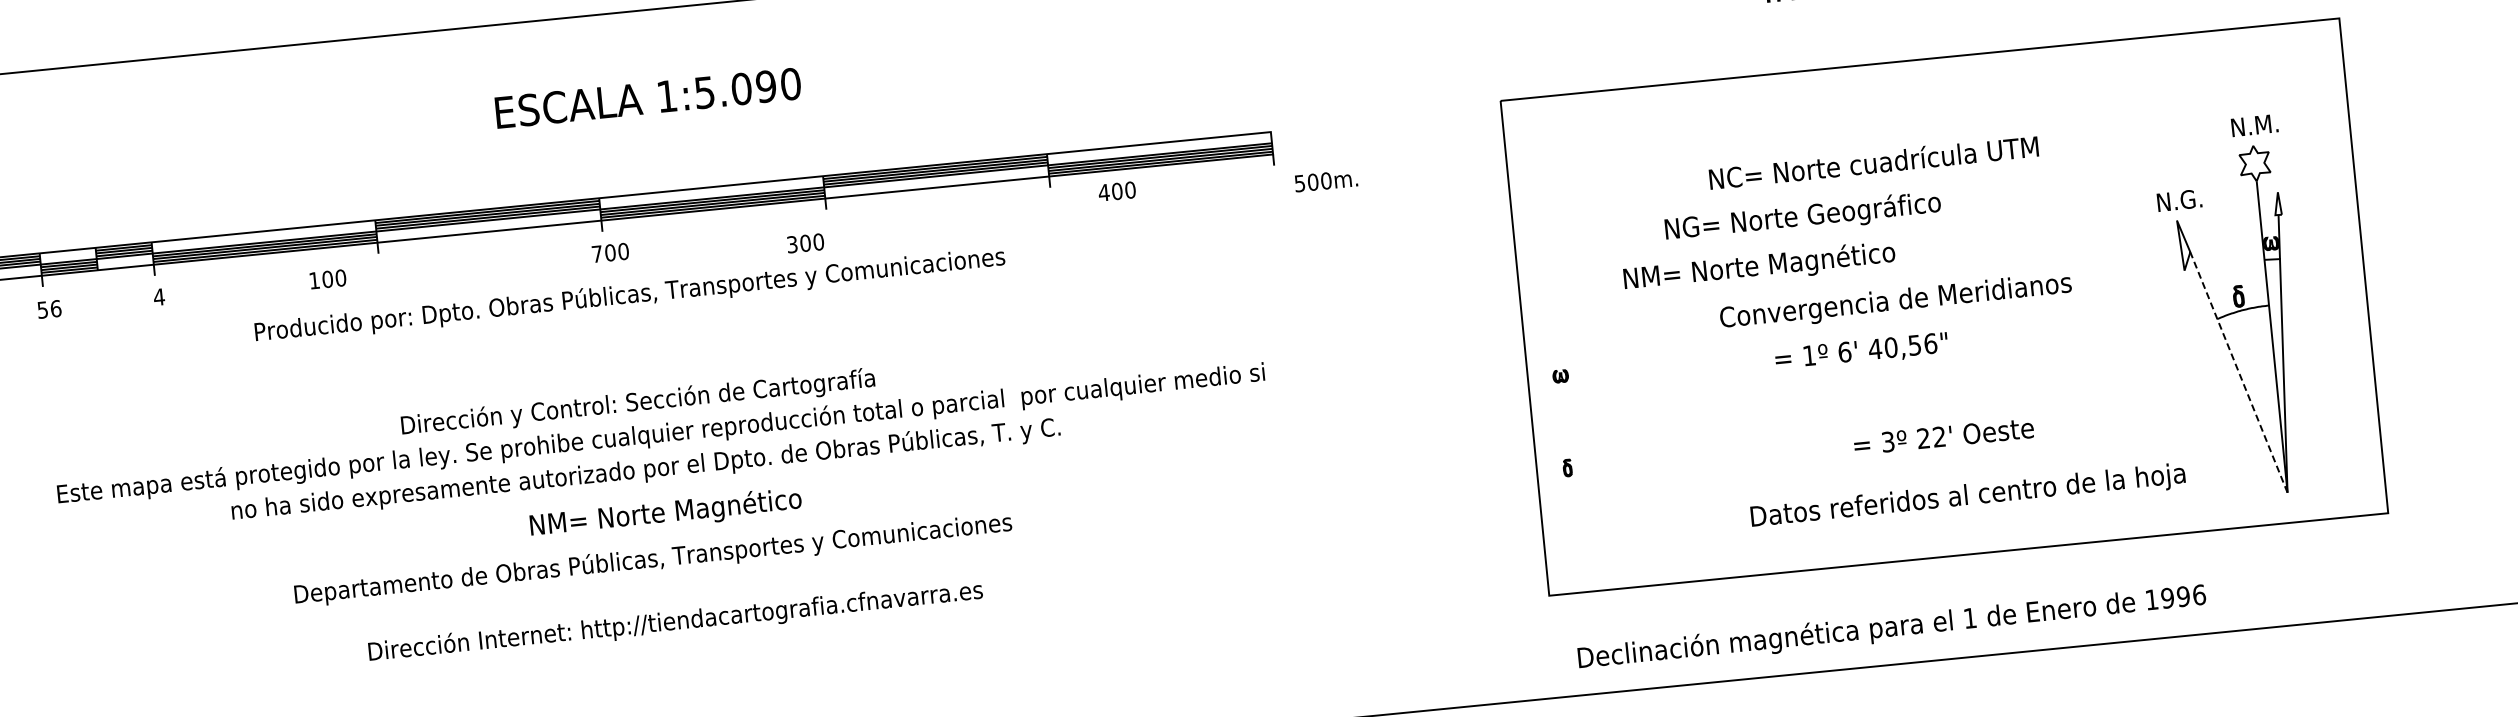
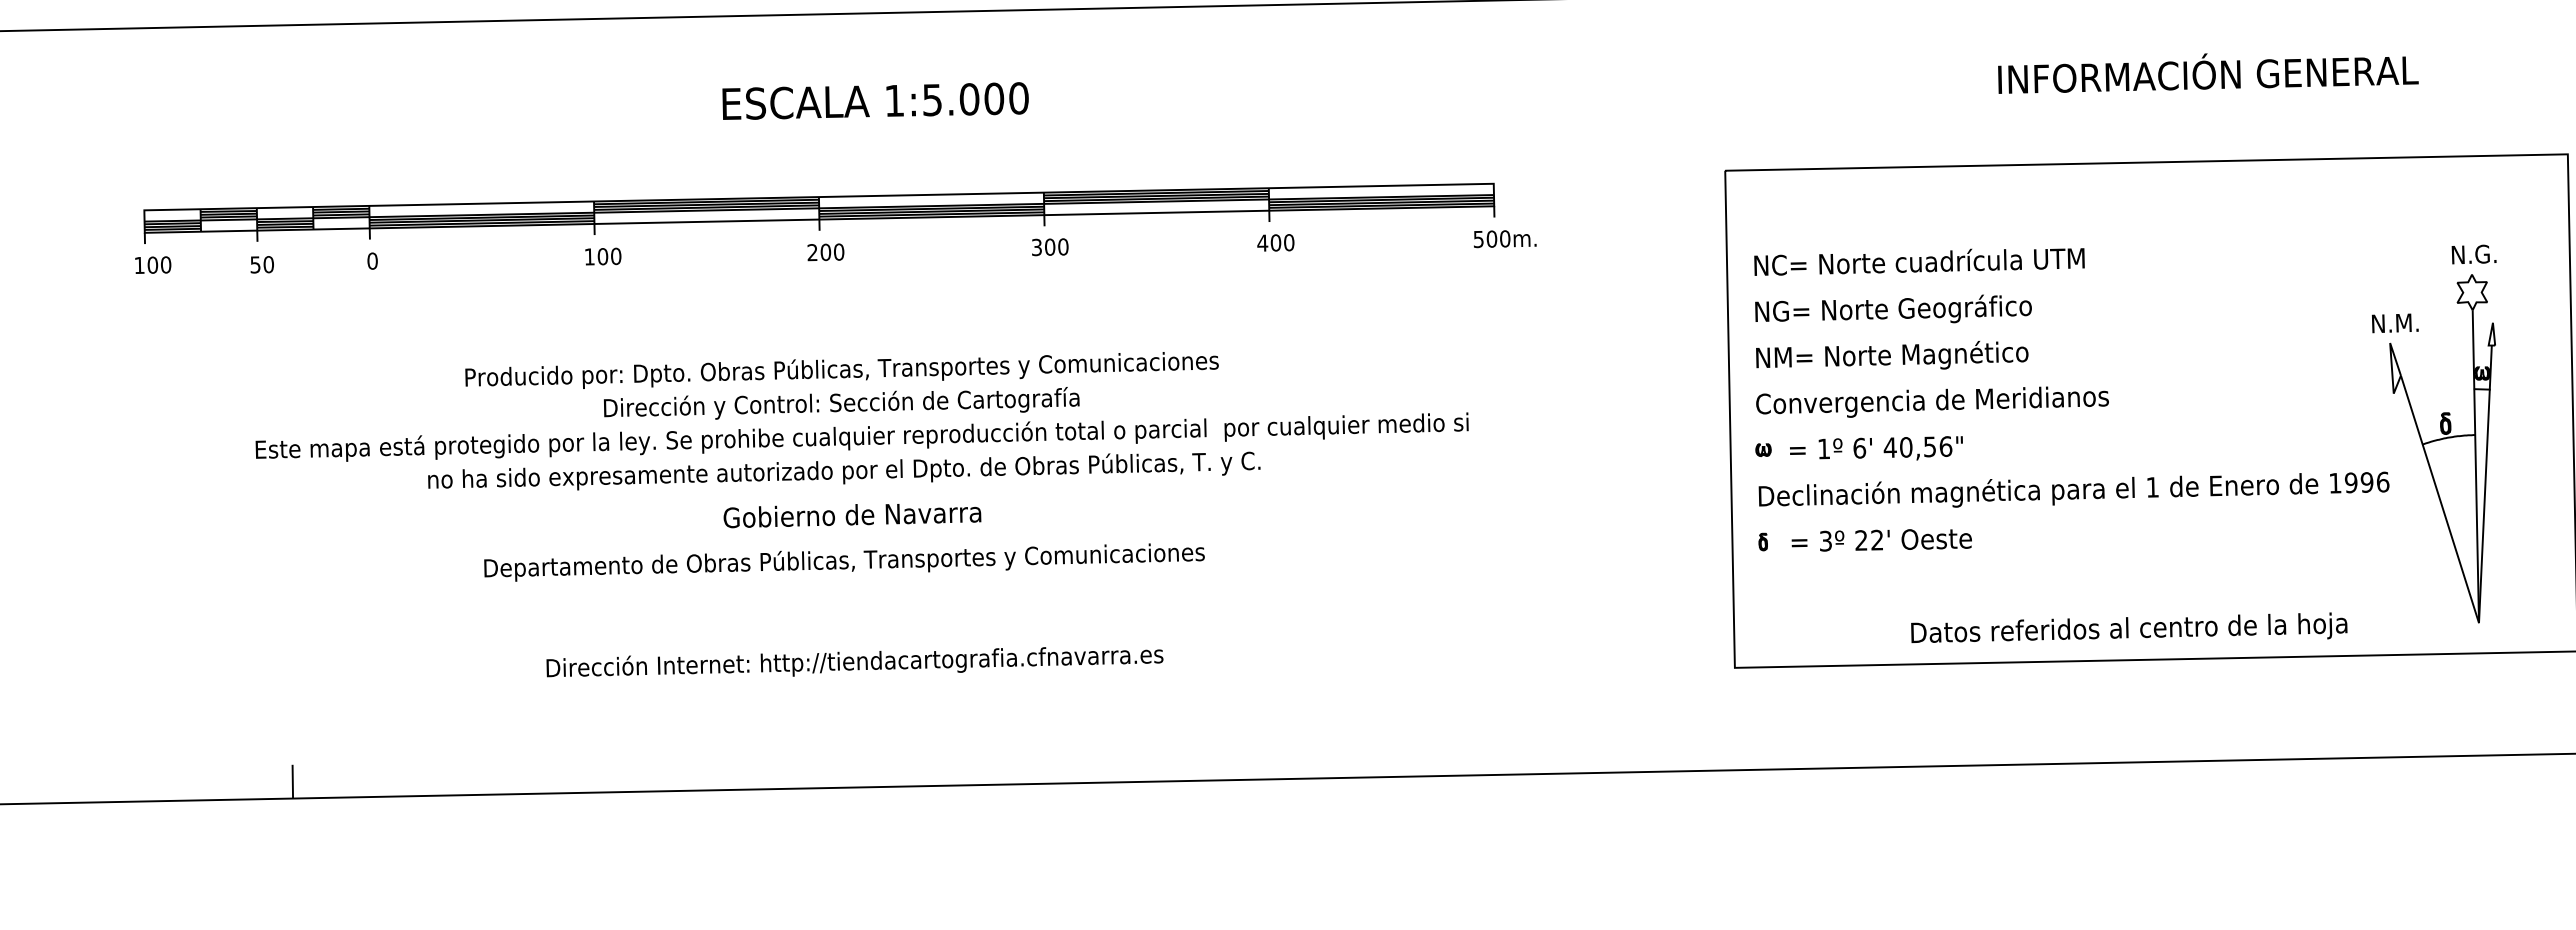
text: (766, 86) -> (994, 98), 1:5.090 -> 1:5.000
text: (2266, 123) -> (2486, 253), N.M. -> N.G.
text: (1873, 162) -> (1919, 261), moved
text: (1326, 181) -> (1505, 239), moved
text: (1116, 191) -> (1275, 242), moved
text: (2191, 198) -> (2406, 322), N.G. -> N.M.
text: (1802, 215) -> (1893, 308), moved
text: (805, 243) -> (1050, 247), moved
text: (597, 254) -> (812, 252), 700 -> 200
text: (1759, 265) -> (1892, 355), moved
text: (328, 279) -> (603, 256), moved
text: (629, 295) -> (841, 370), moved
text: (159, 296) -> (372, 260), 4 -> 0
text: (1895, 301) -> (1932, 401), moved
text: (55, 308) -> (268, 264), 56 -> 50
text: (1861, 351) -> (1876, 448), moved
line: (2238, 372) -> (2439, 499), dashed -> solid
text: (1943, 436) -> (1881, 540), moved
text: (1968, 494) -> (2129, 627), moved
text: (664, 511) -> (859, 514), NM= Norte Magnético -> Gobierno de Navarra
text: (675, 622) -> (854, 662), moved
text: (1891, 626) -> (2073, 489), moved

